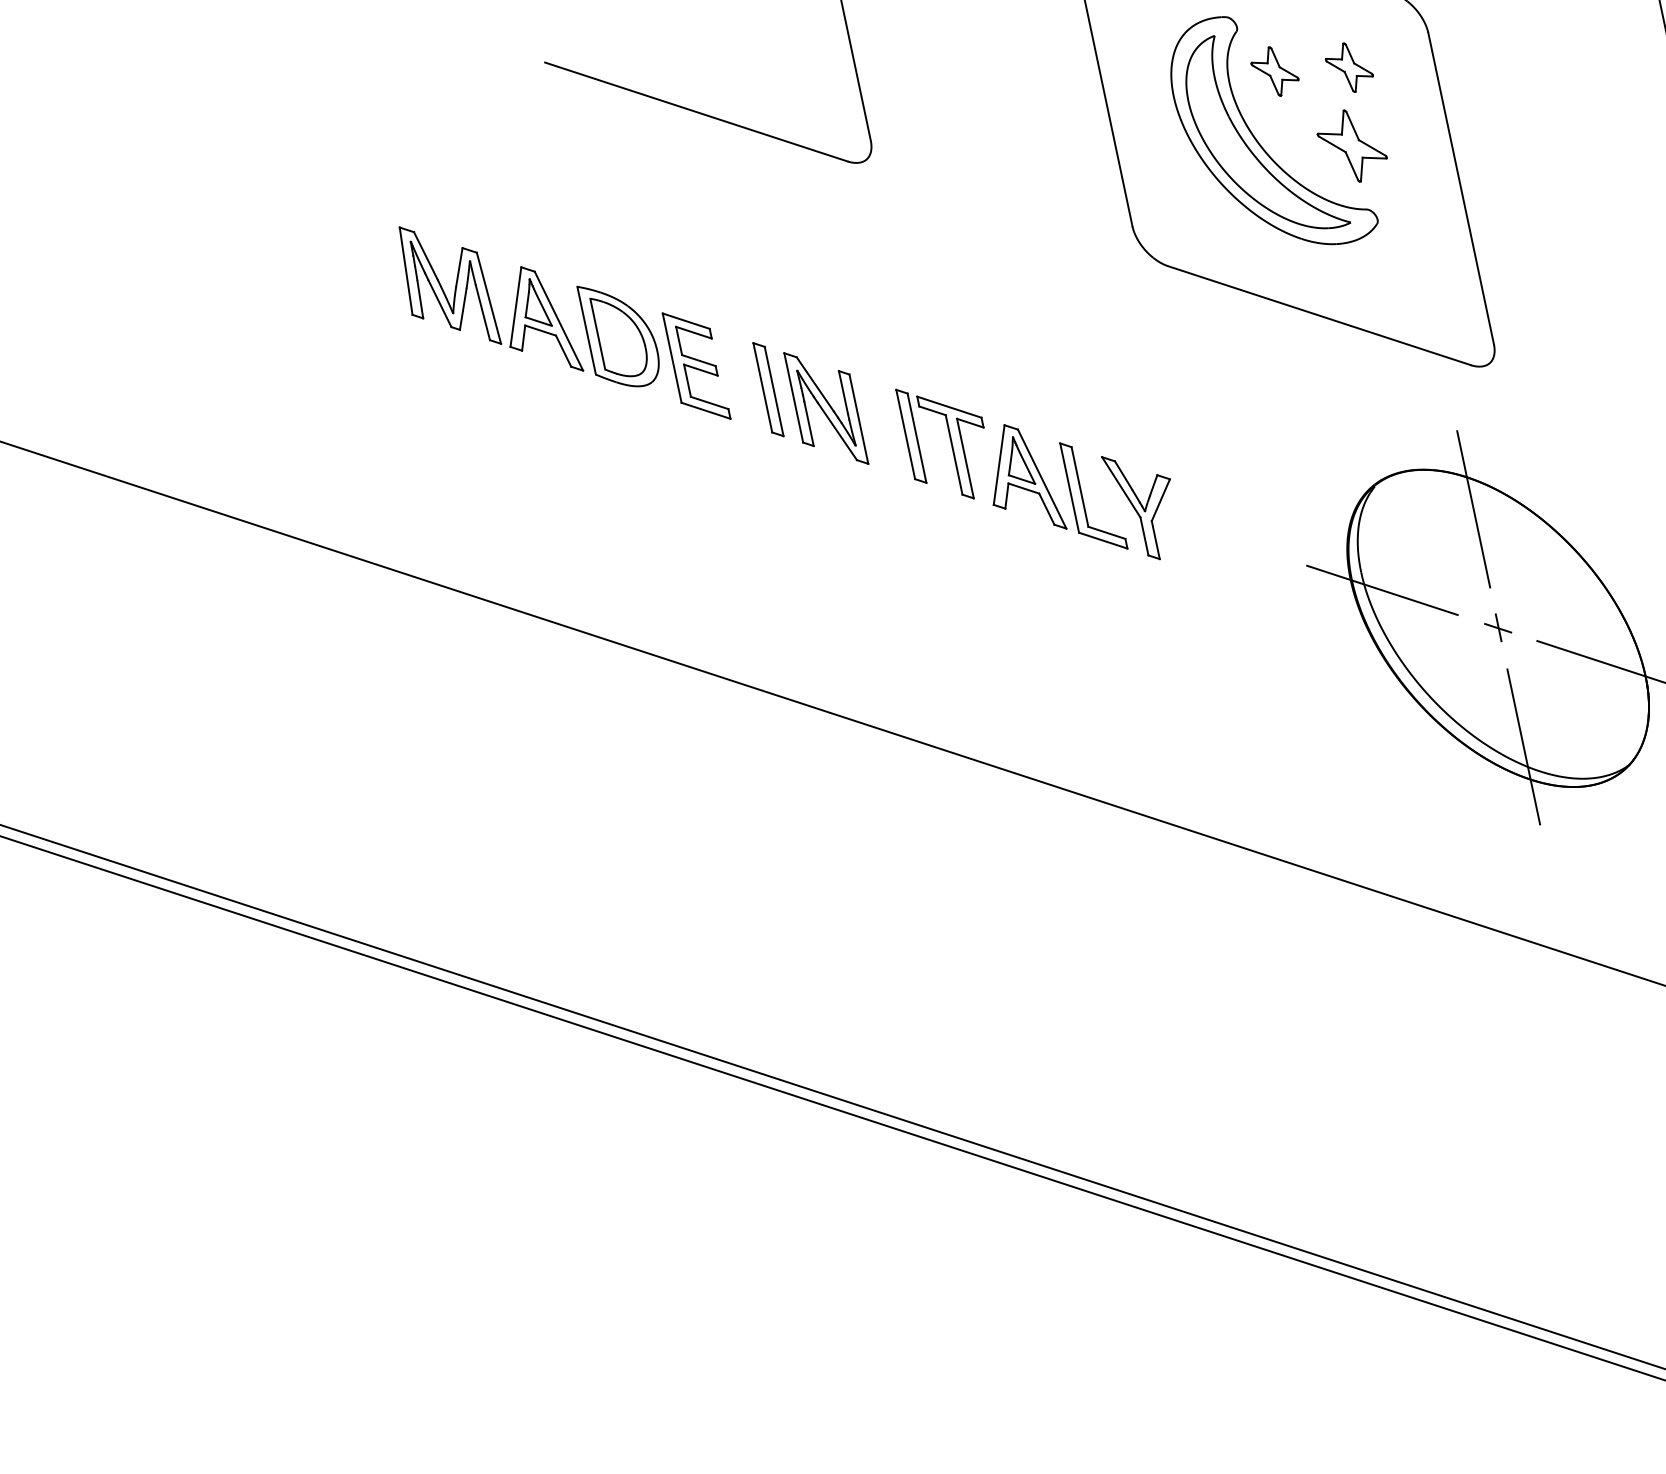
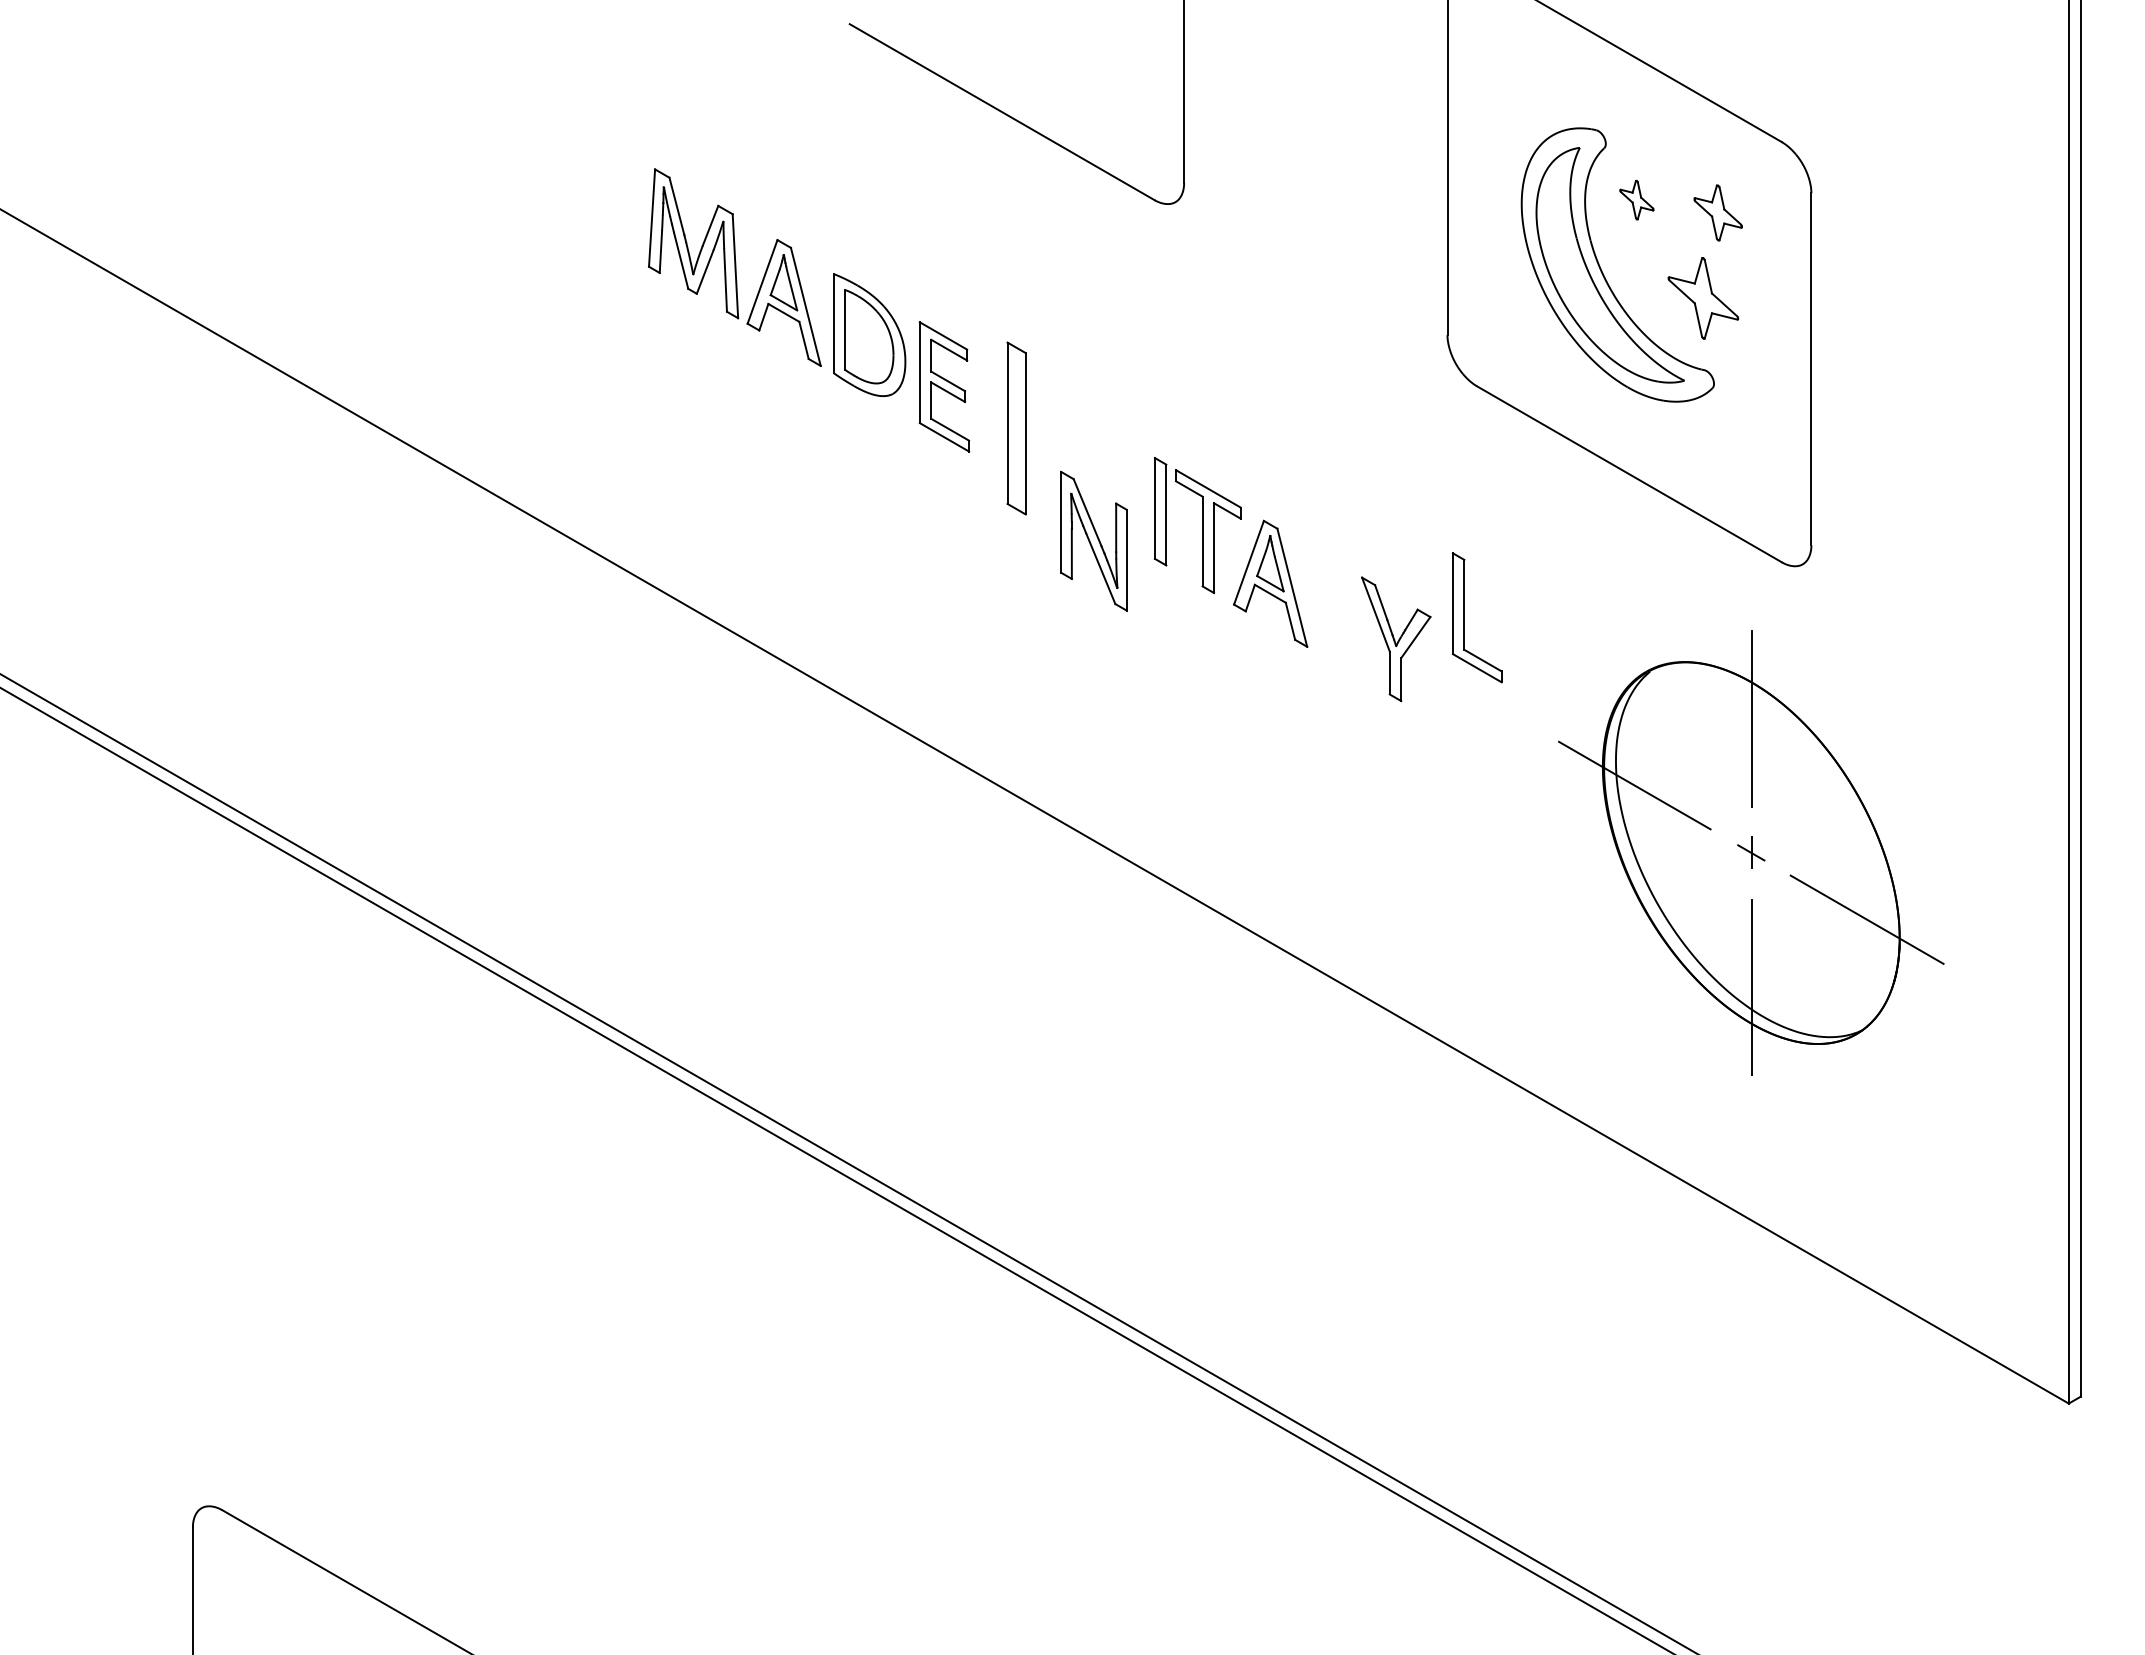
part: (1274, 71) -> (1636, 199), size x0.7
part: (768, 389) -> (1016, 428), size x1.6
part: (825, 408) -> (1093, 541), moved
part: (1082, 498) -> (1464, 617), moved

